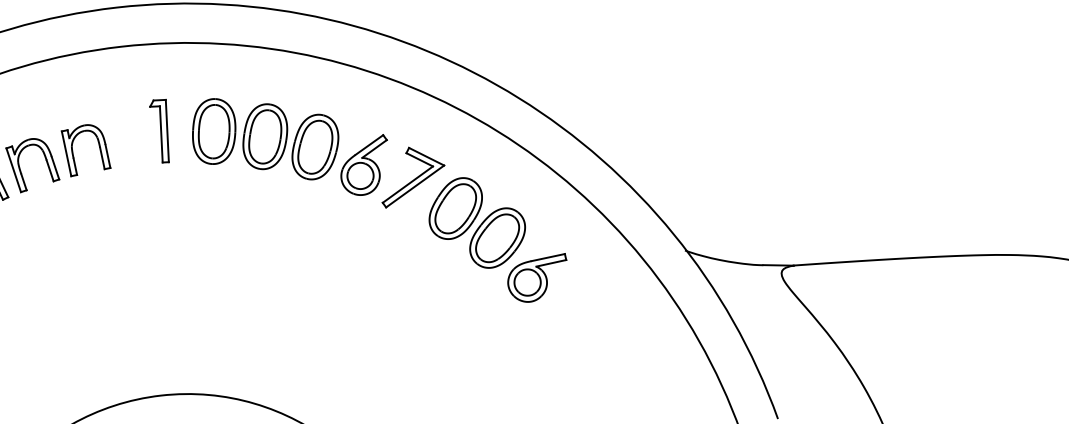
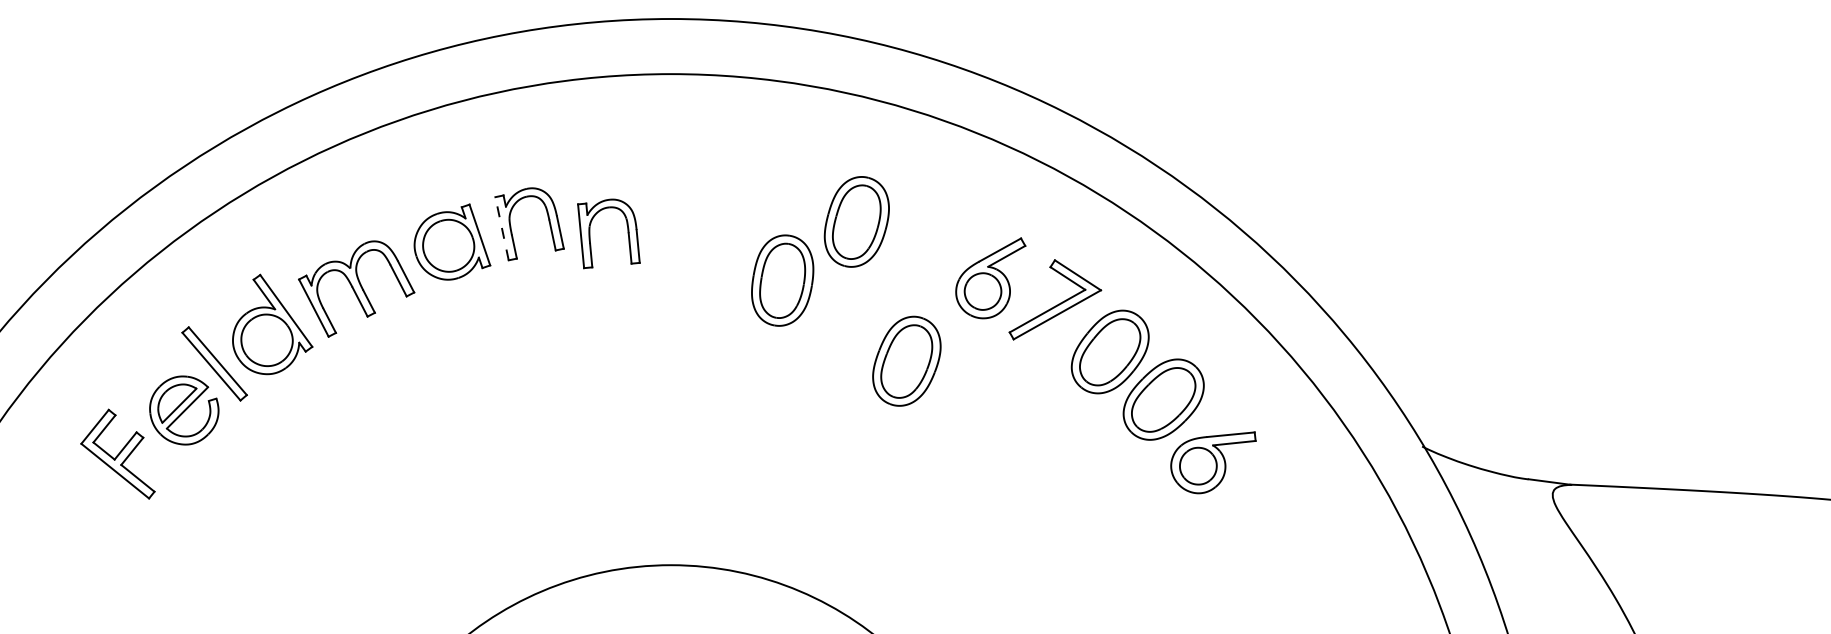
part: (160, 131) -> (712, 197), removed
part: (214, 131) -> (782, 280), moved
part: (315, 146) -> (906, 360), moved
part: (73, 151) -> (590, 233), moved
line: (13, 170) -> (501, 228), solid -> dashed

